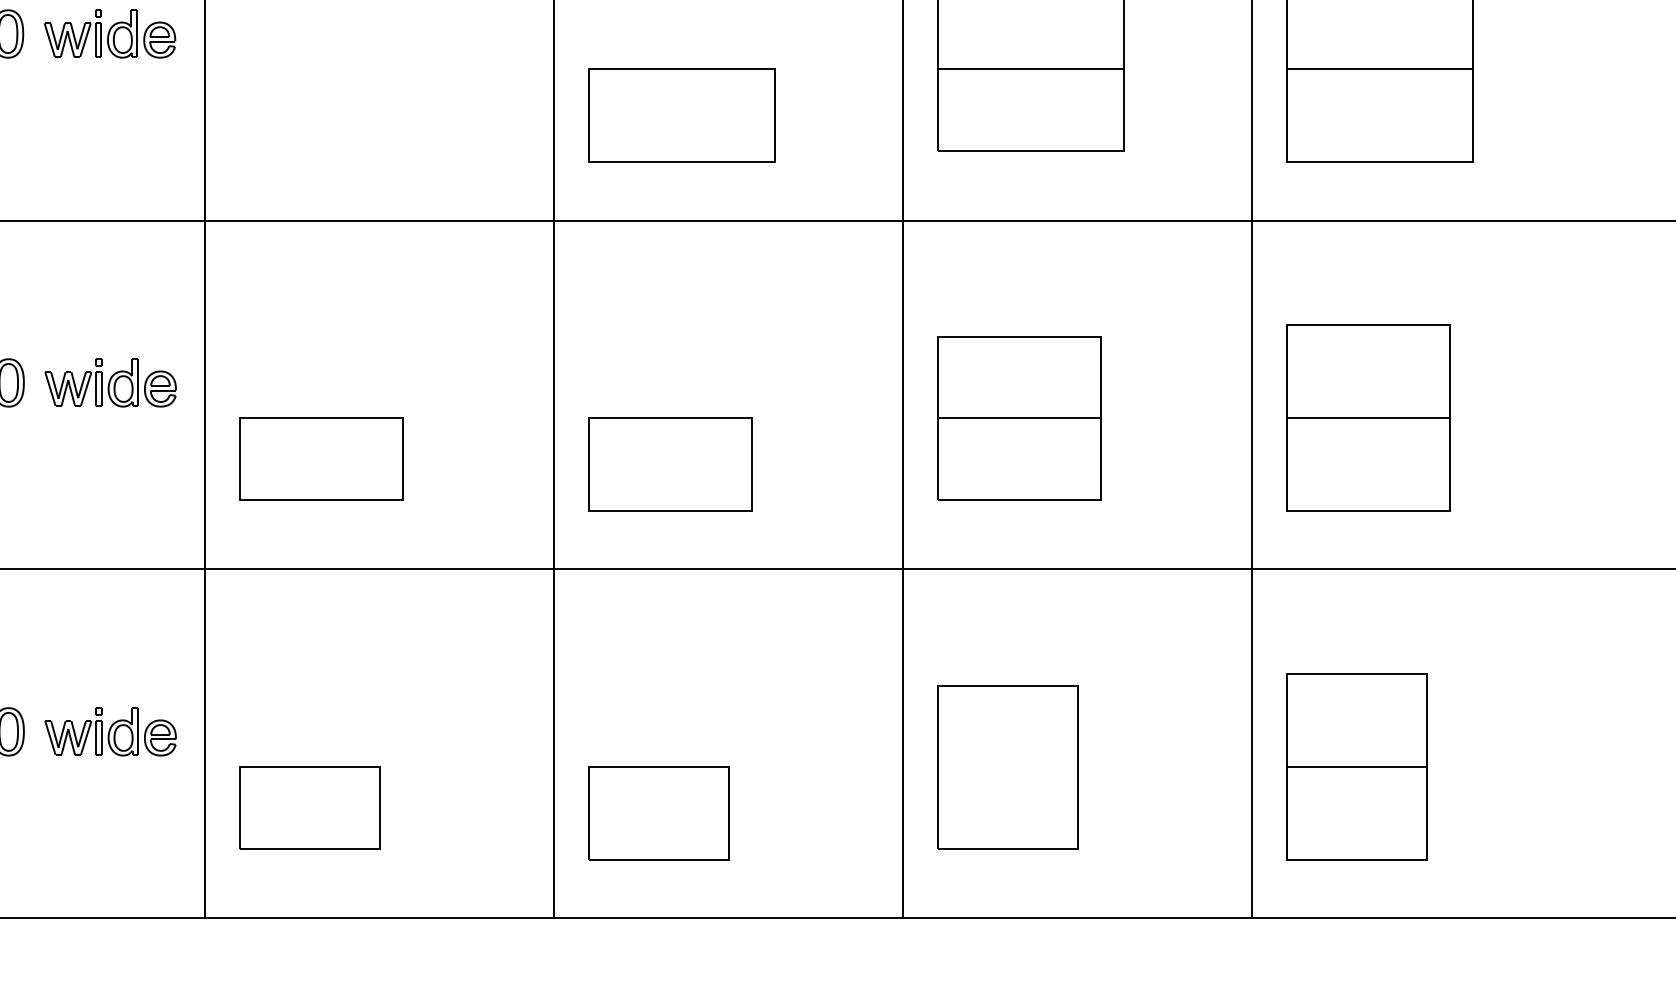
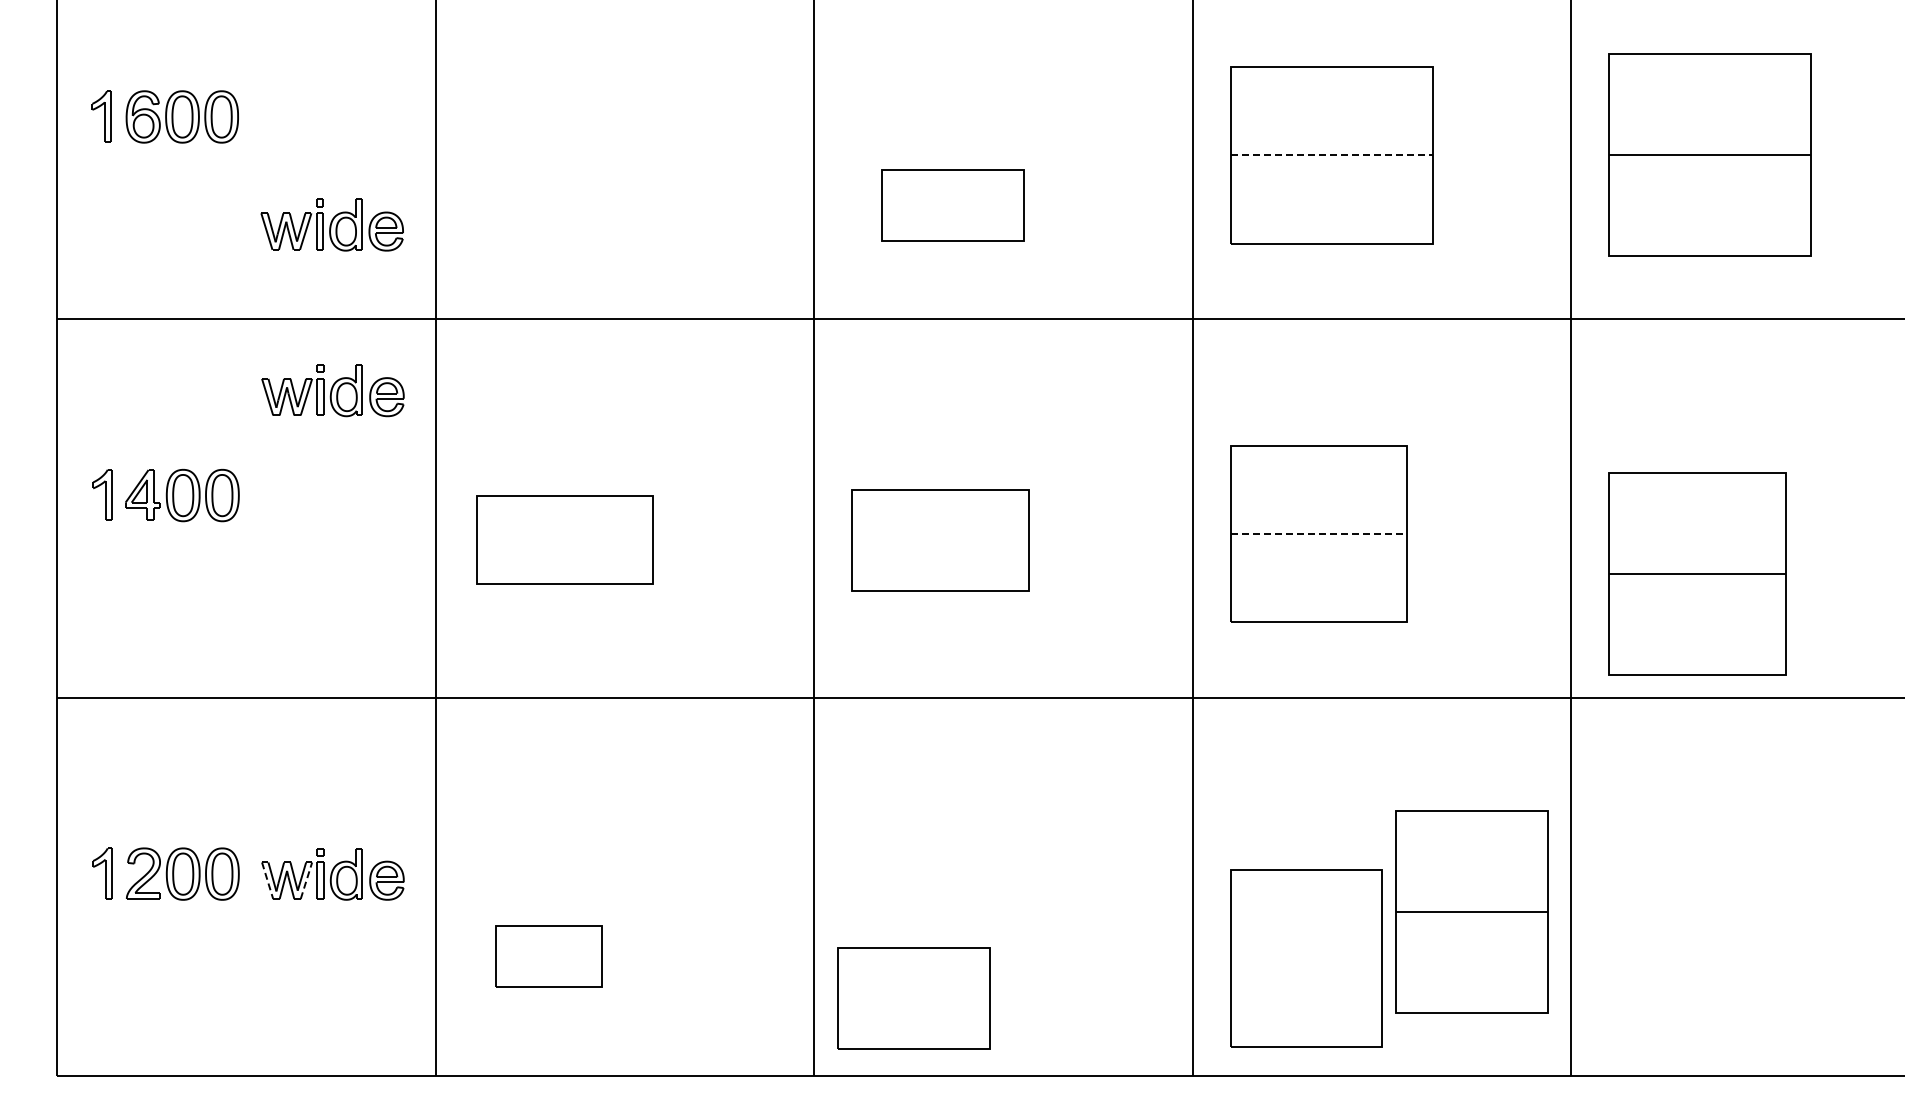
part: (109, 33) -> (331, 224), moved
line: (1030, 69) -> (1331, 155), solid -> dashed
part: (681, 115) -> (952, 205), size x0.7
part: (110, 382) -> (332, 390), moved
line: (1019, 417) -> (1319, 533), solid -> dashed
part: (1368, 417) -> (1697, 573), moved
part: (321, 458) -> (564, 539), moved
part: (670, 464) -> (940, 540), moved
line: (86, 737) -> (306, 880), solid -> dashed
line: (50, 738) -> (267, 881), solid -> dashed
part: (1356, 766) -> (1471, 911), moved
part: (1007, 767) -> (1306, 958), moved
part: (310, 807) -> (549, 956), size x0.7
part: (658, 813) -> (913, 998), moved

